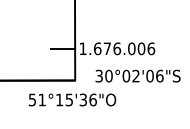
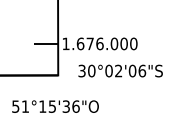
text: (151, 48) -> (134, 43), 1.676.006 -> 1.676.000
text: (72, 99) -> (55, 106), moved

